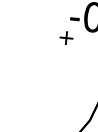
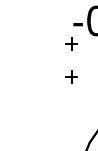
part: (63, 70) -> (71, 76), added

